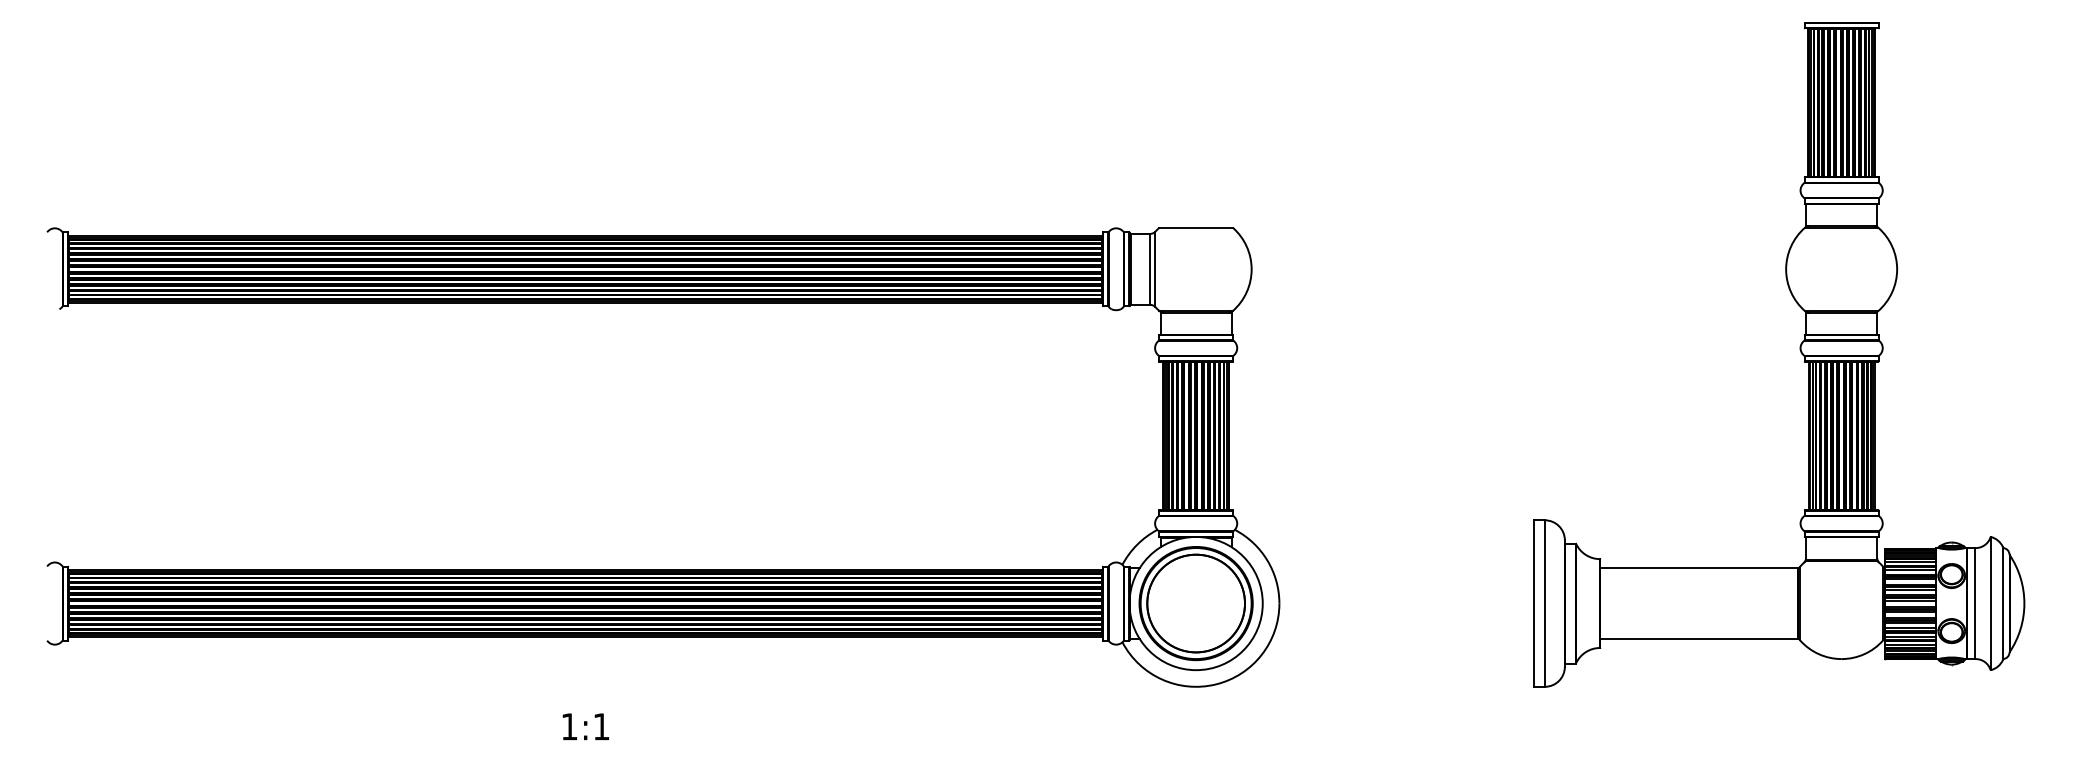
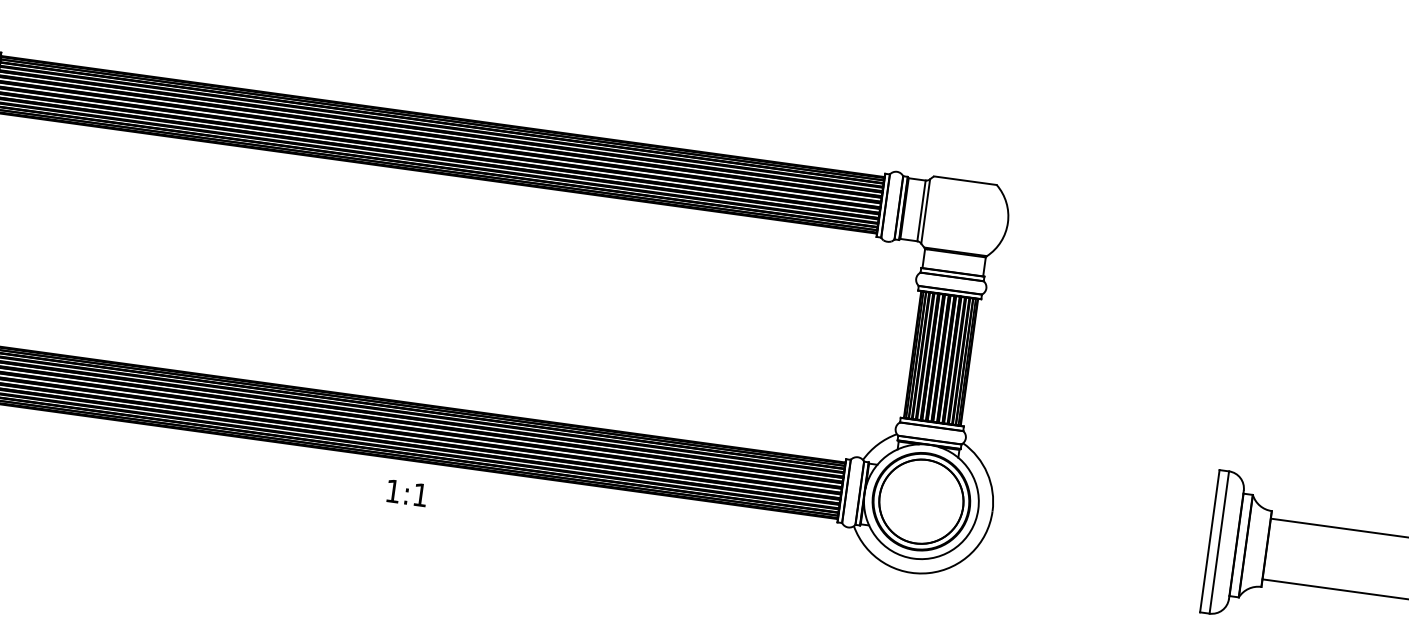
text: (585, 726) -> (406, 492), moved

